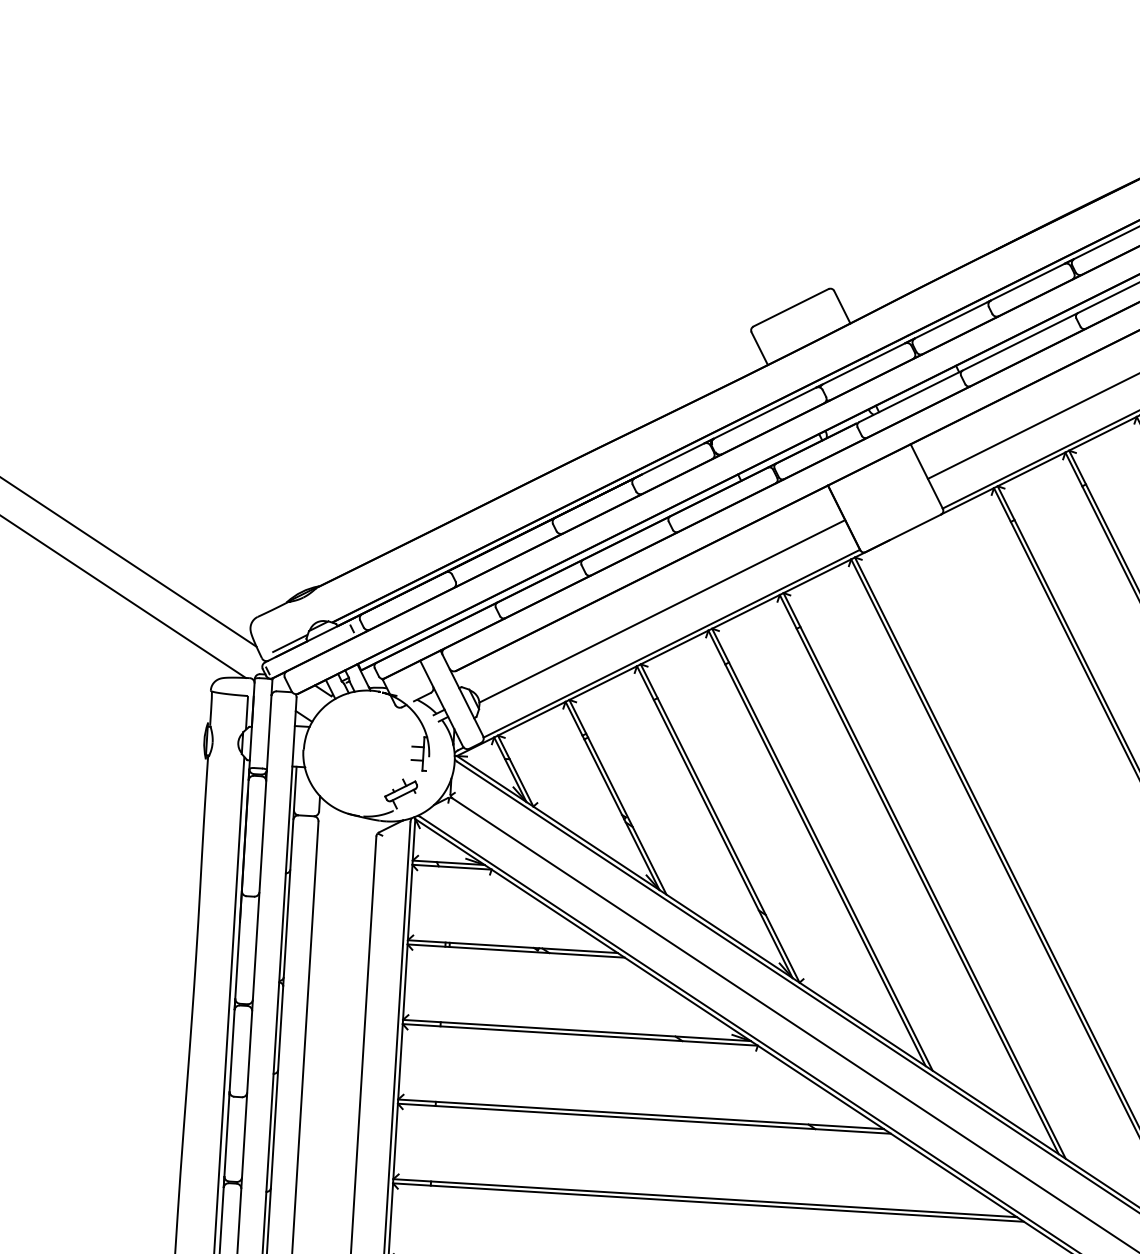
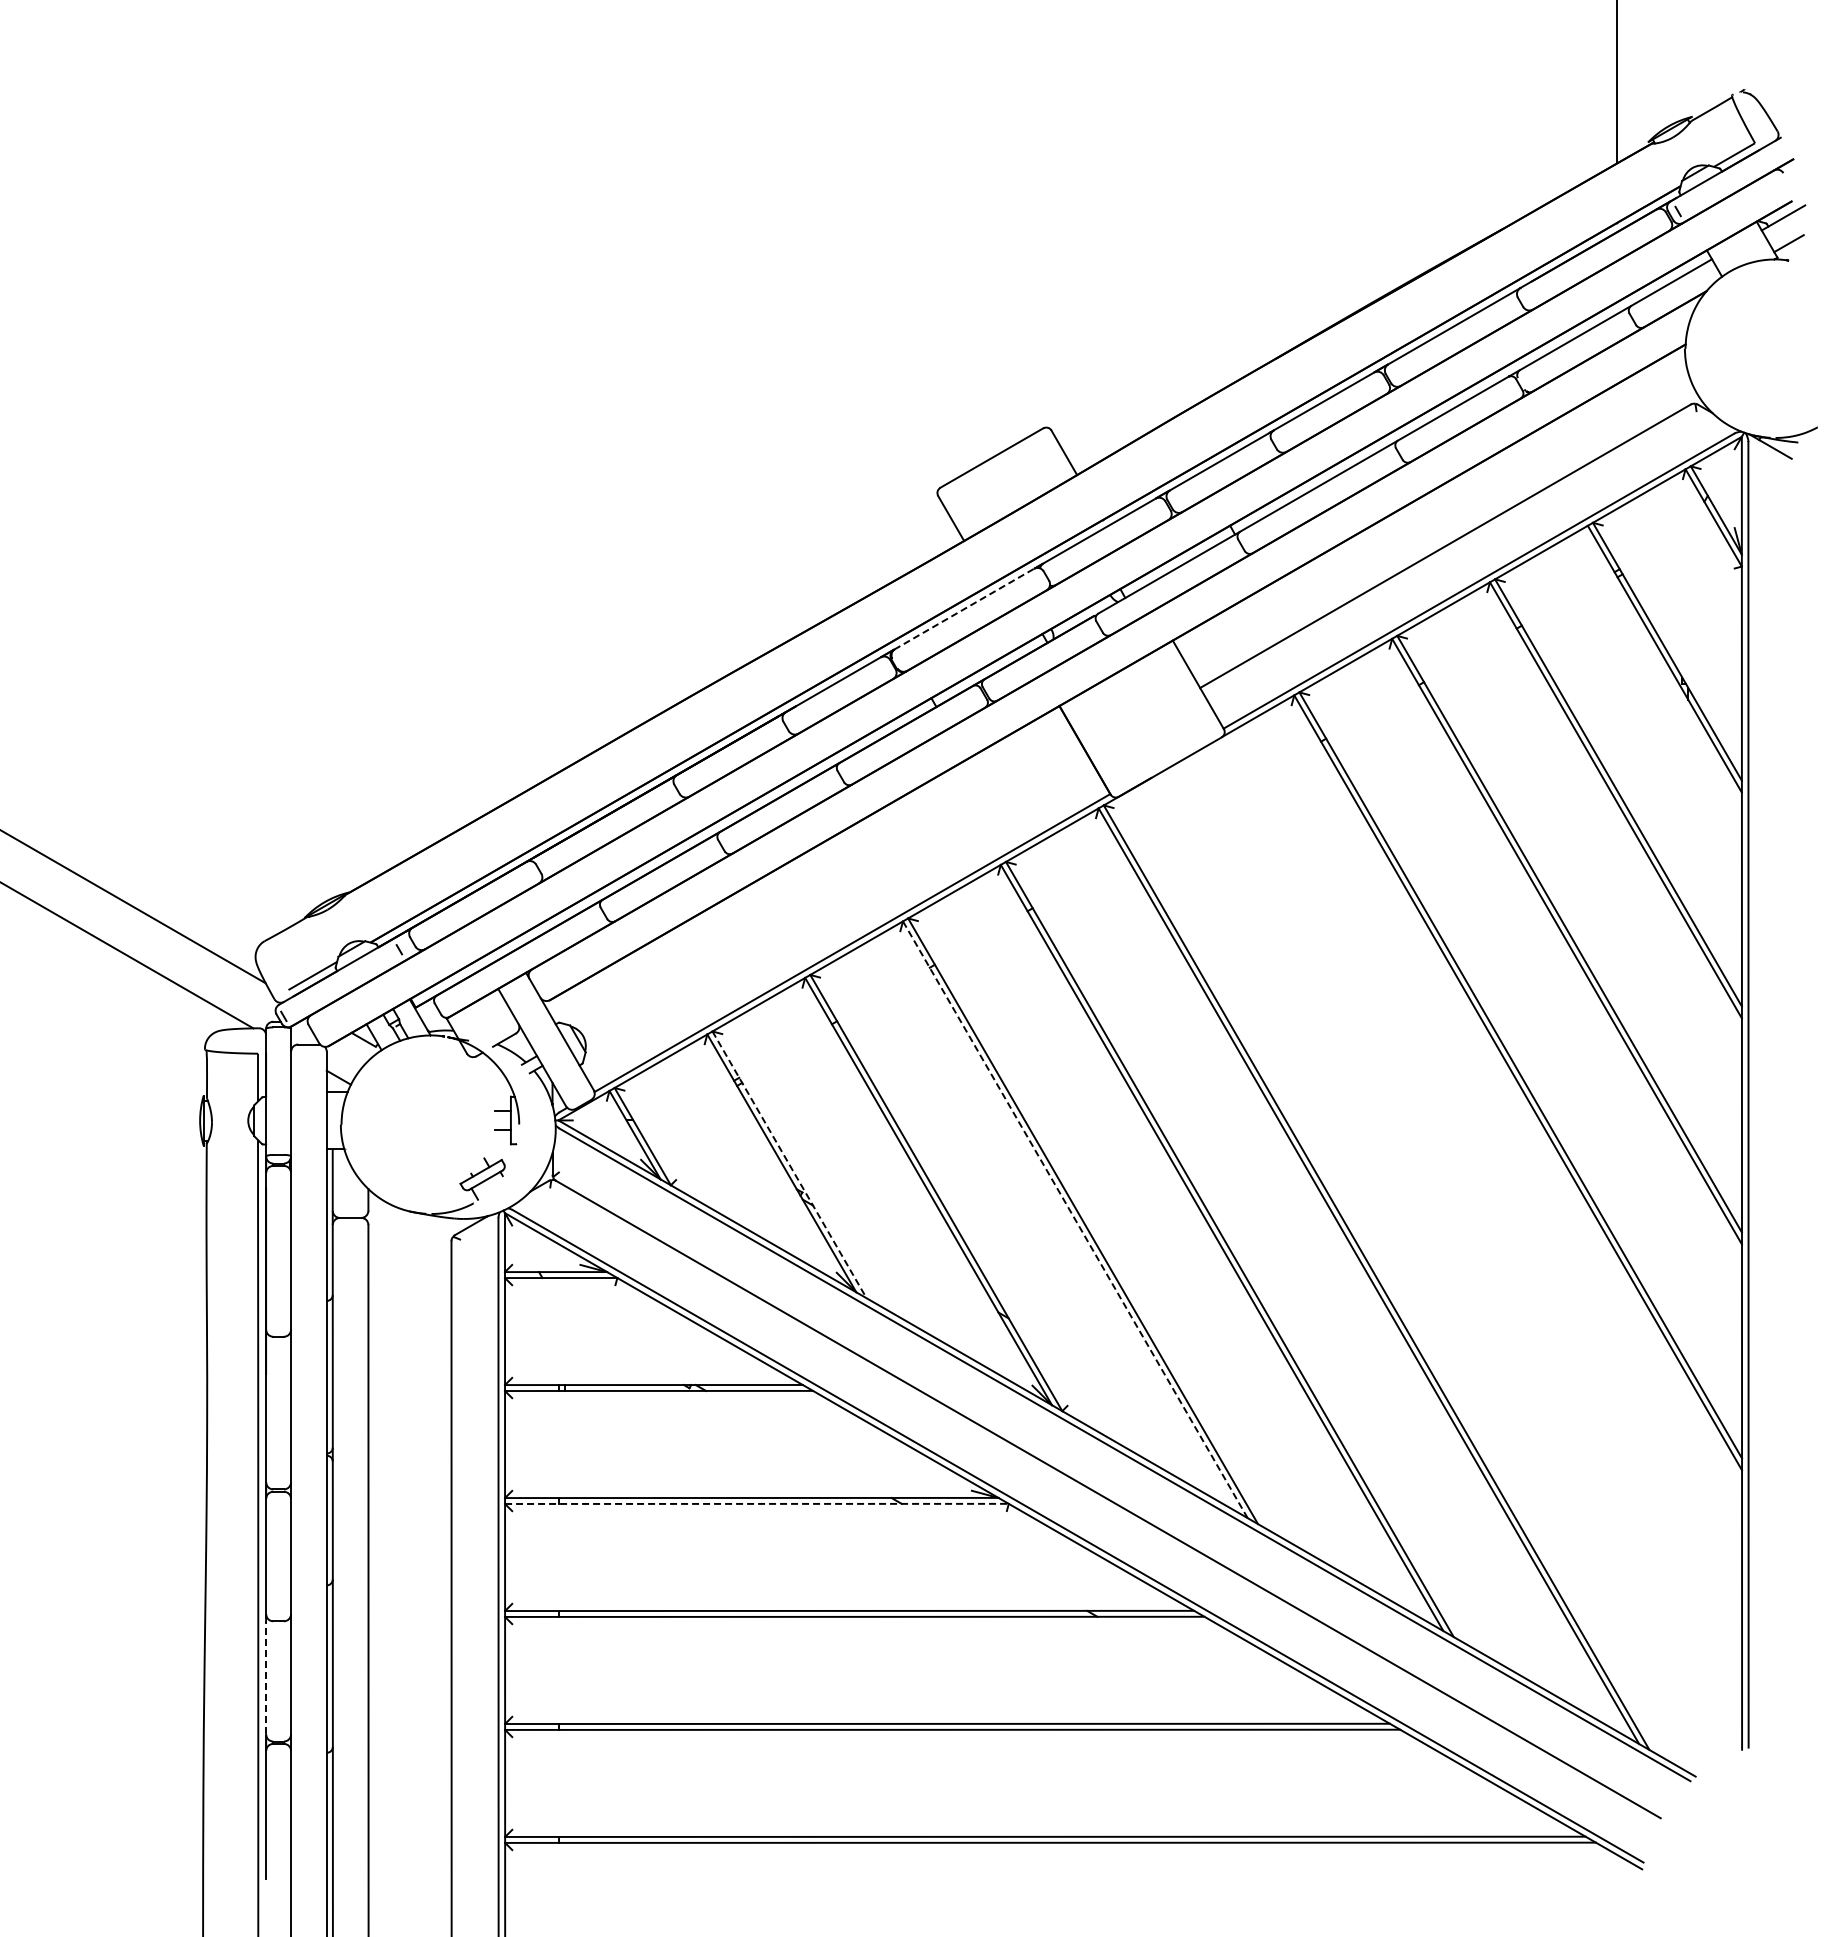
line: (765, 413) -> (964, 609), solid -> dashed
line: (661, 610) -> (835, 897), removed
line: (617, 797) -> (789, 1165), solid -> dashed
line: (817, 848) -> (1075, 1219), solid -> dashed
line: (580, 1034) -> (756, 1503), solid -> dashed
line: (227, 1136) -> (266, 1677), solid -> dashed

